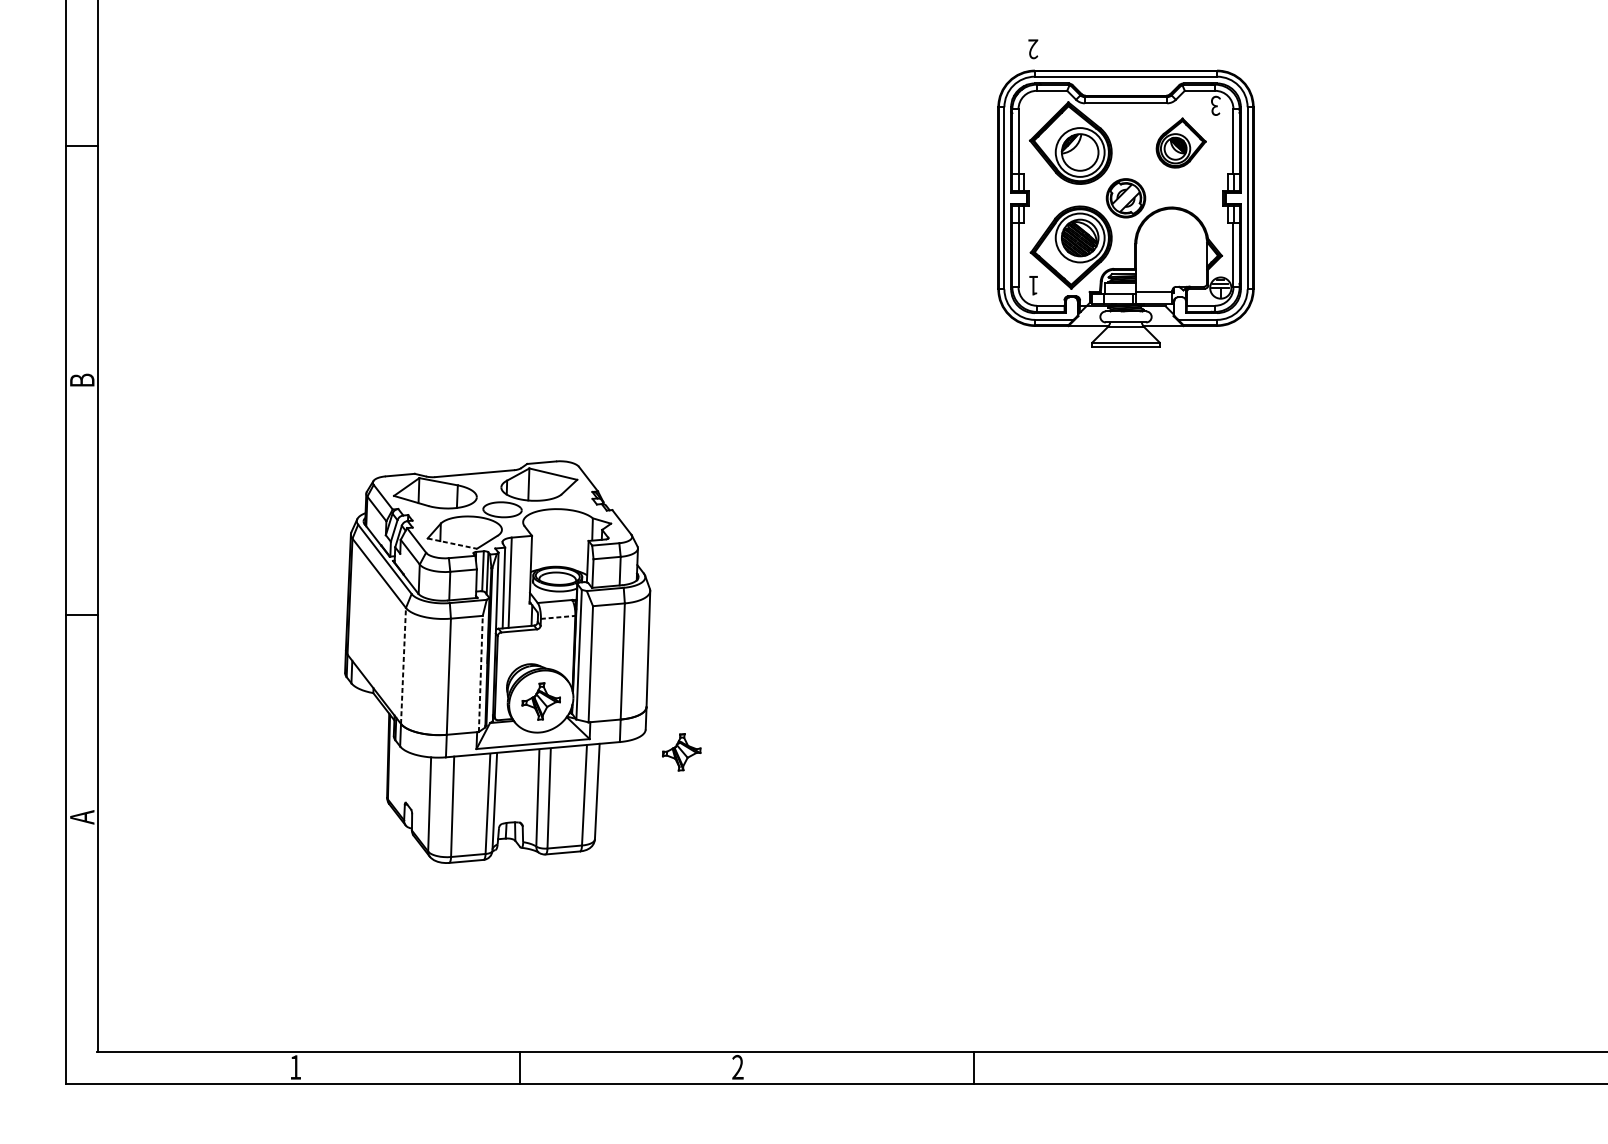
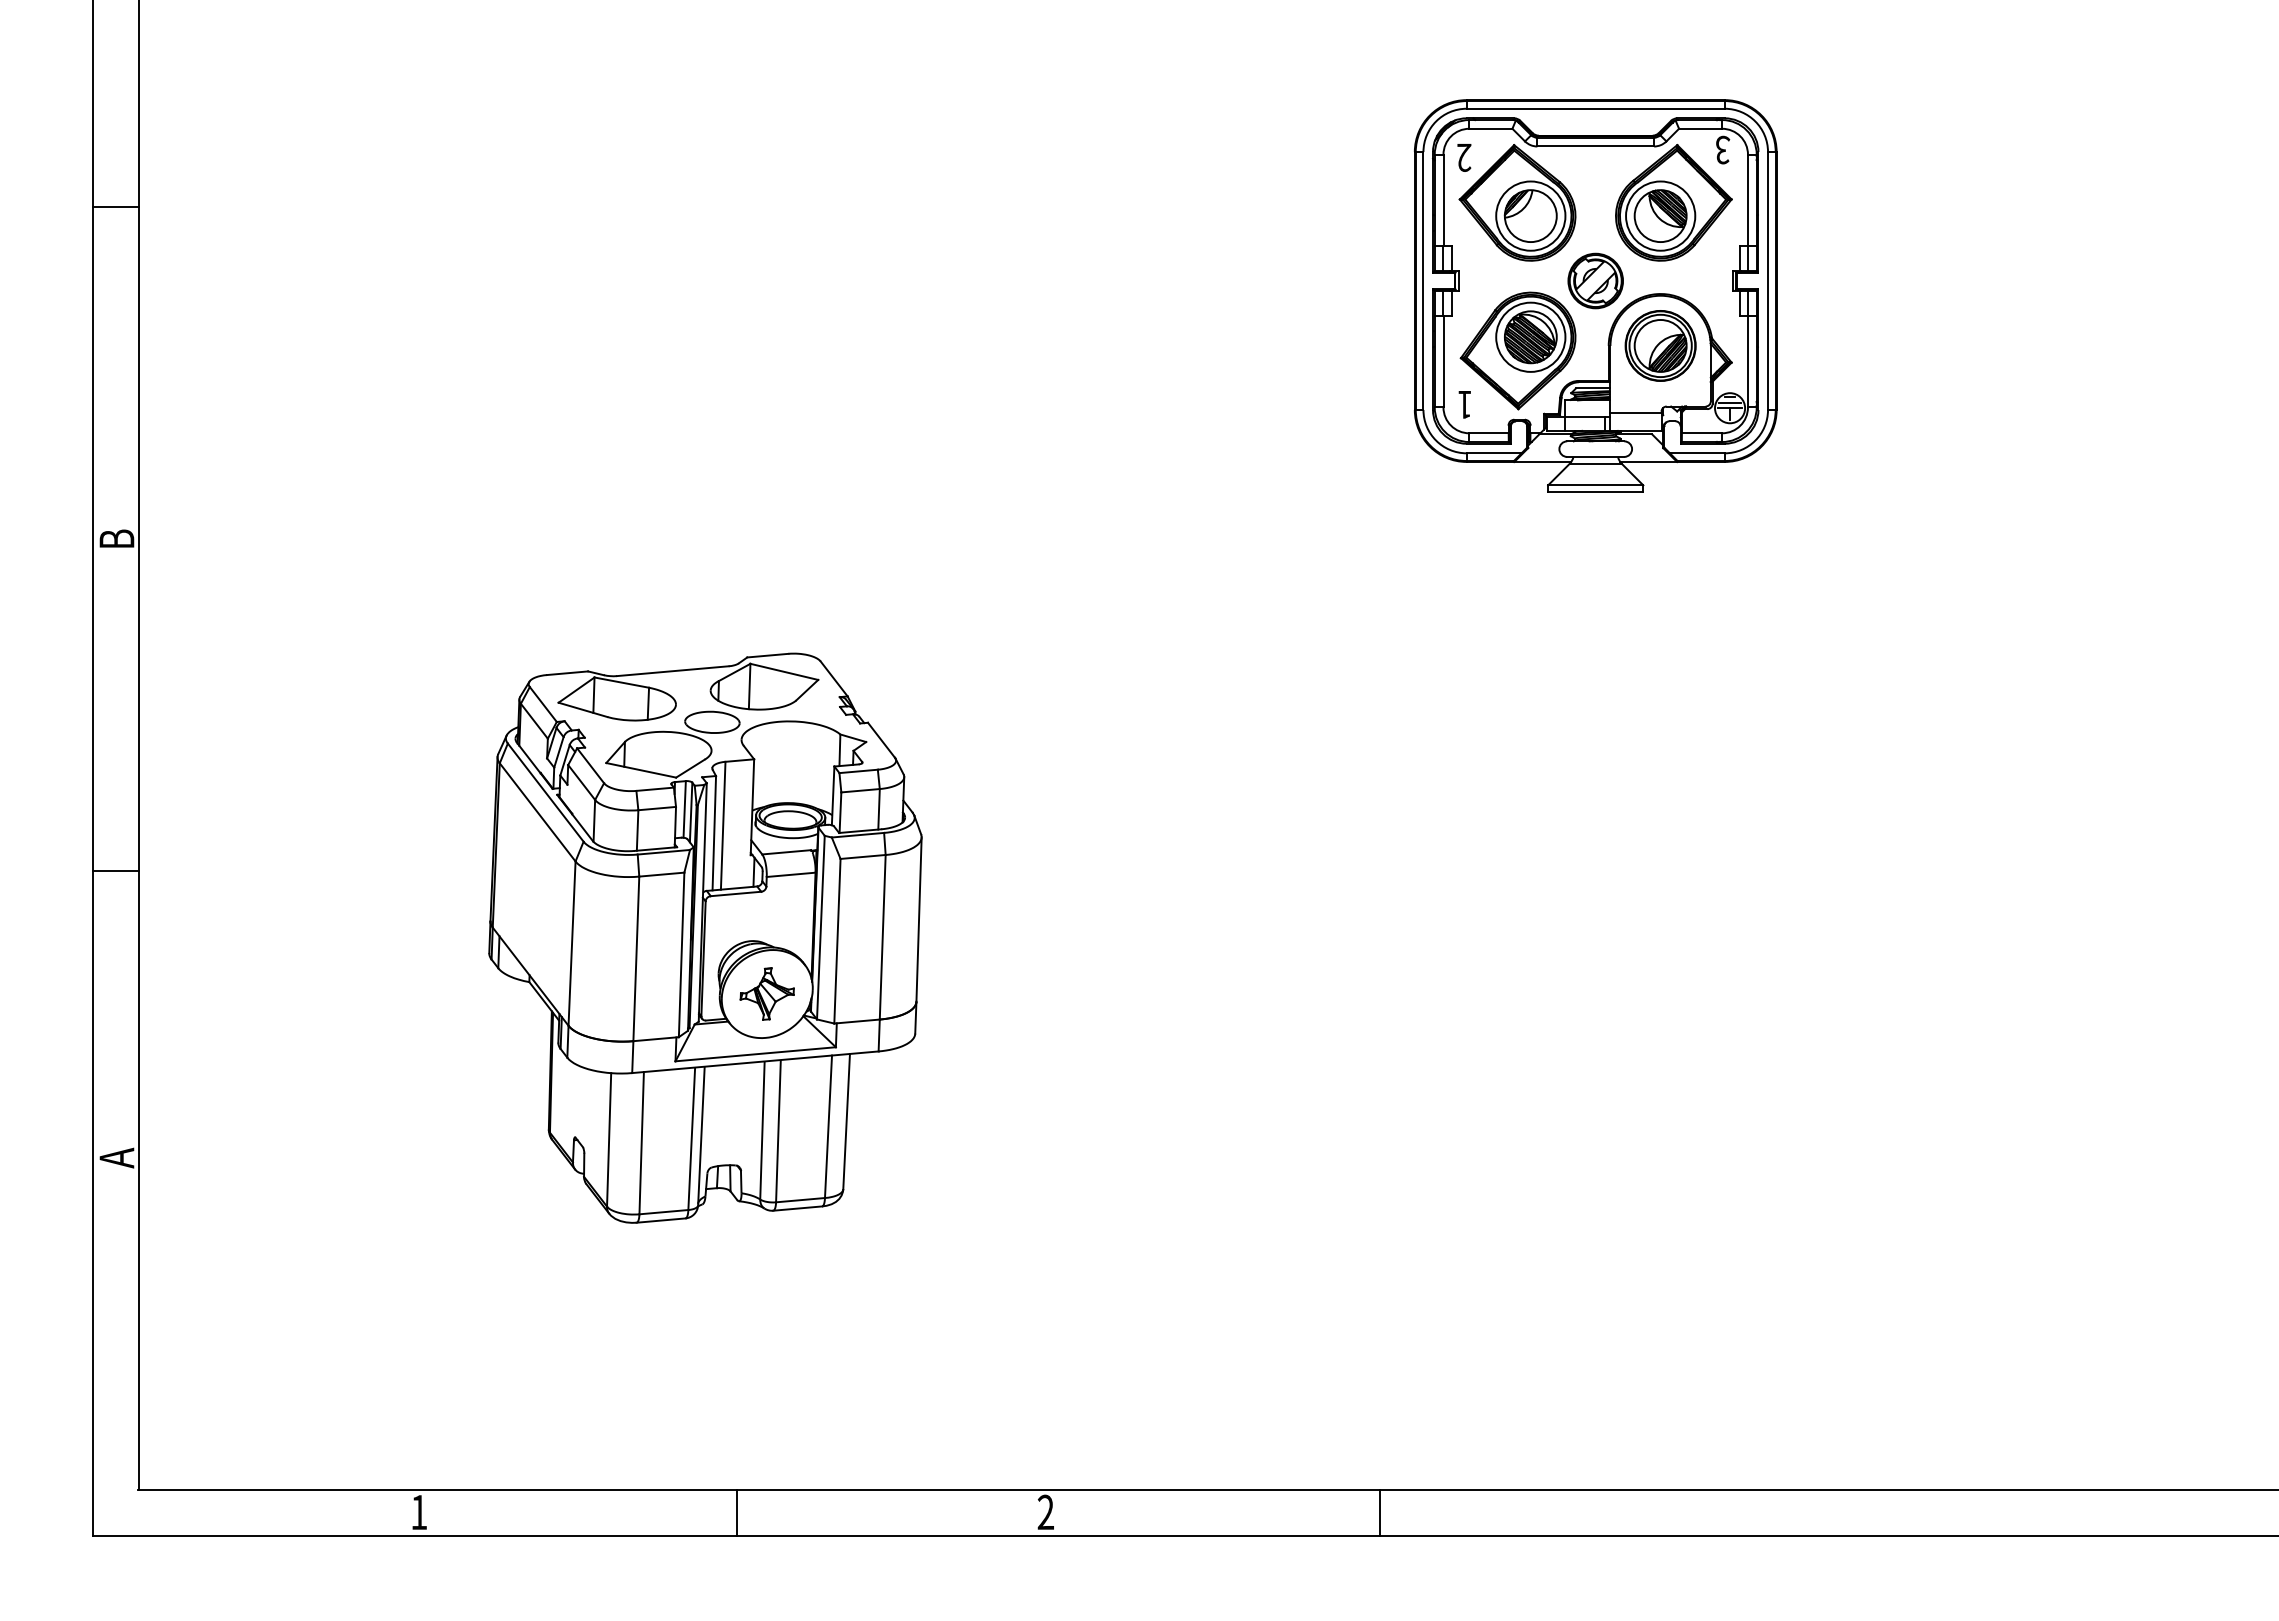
text: (1033, 49) -> (1464, 157), moved
part: (1180, 142) -> (1673, 202), size x1.67
part: (1171, 243) -> (1660, 345), added
line: (452, 543) -> (641, 770), dashed -> solid
line: (558, 617) -> (791, 874), dashed -> solid
line: (403, 665) -> (572, 943), dashed -> solid
line: (480, 673) -> (681, 954), dashed -> solid
part: (681, 751) -> (965, 1065), removed

